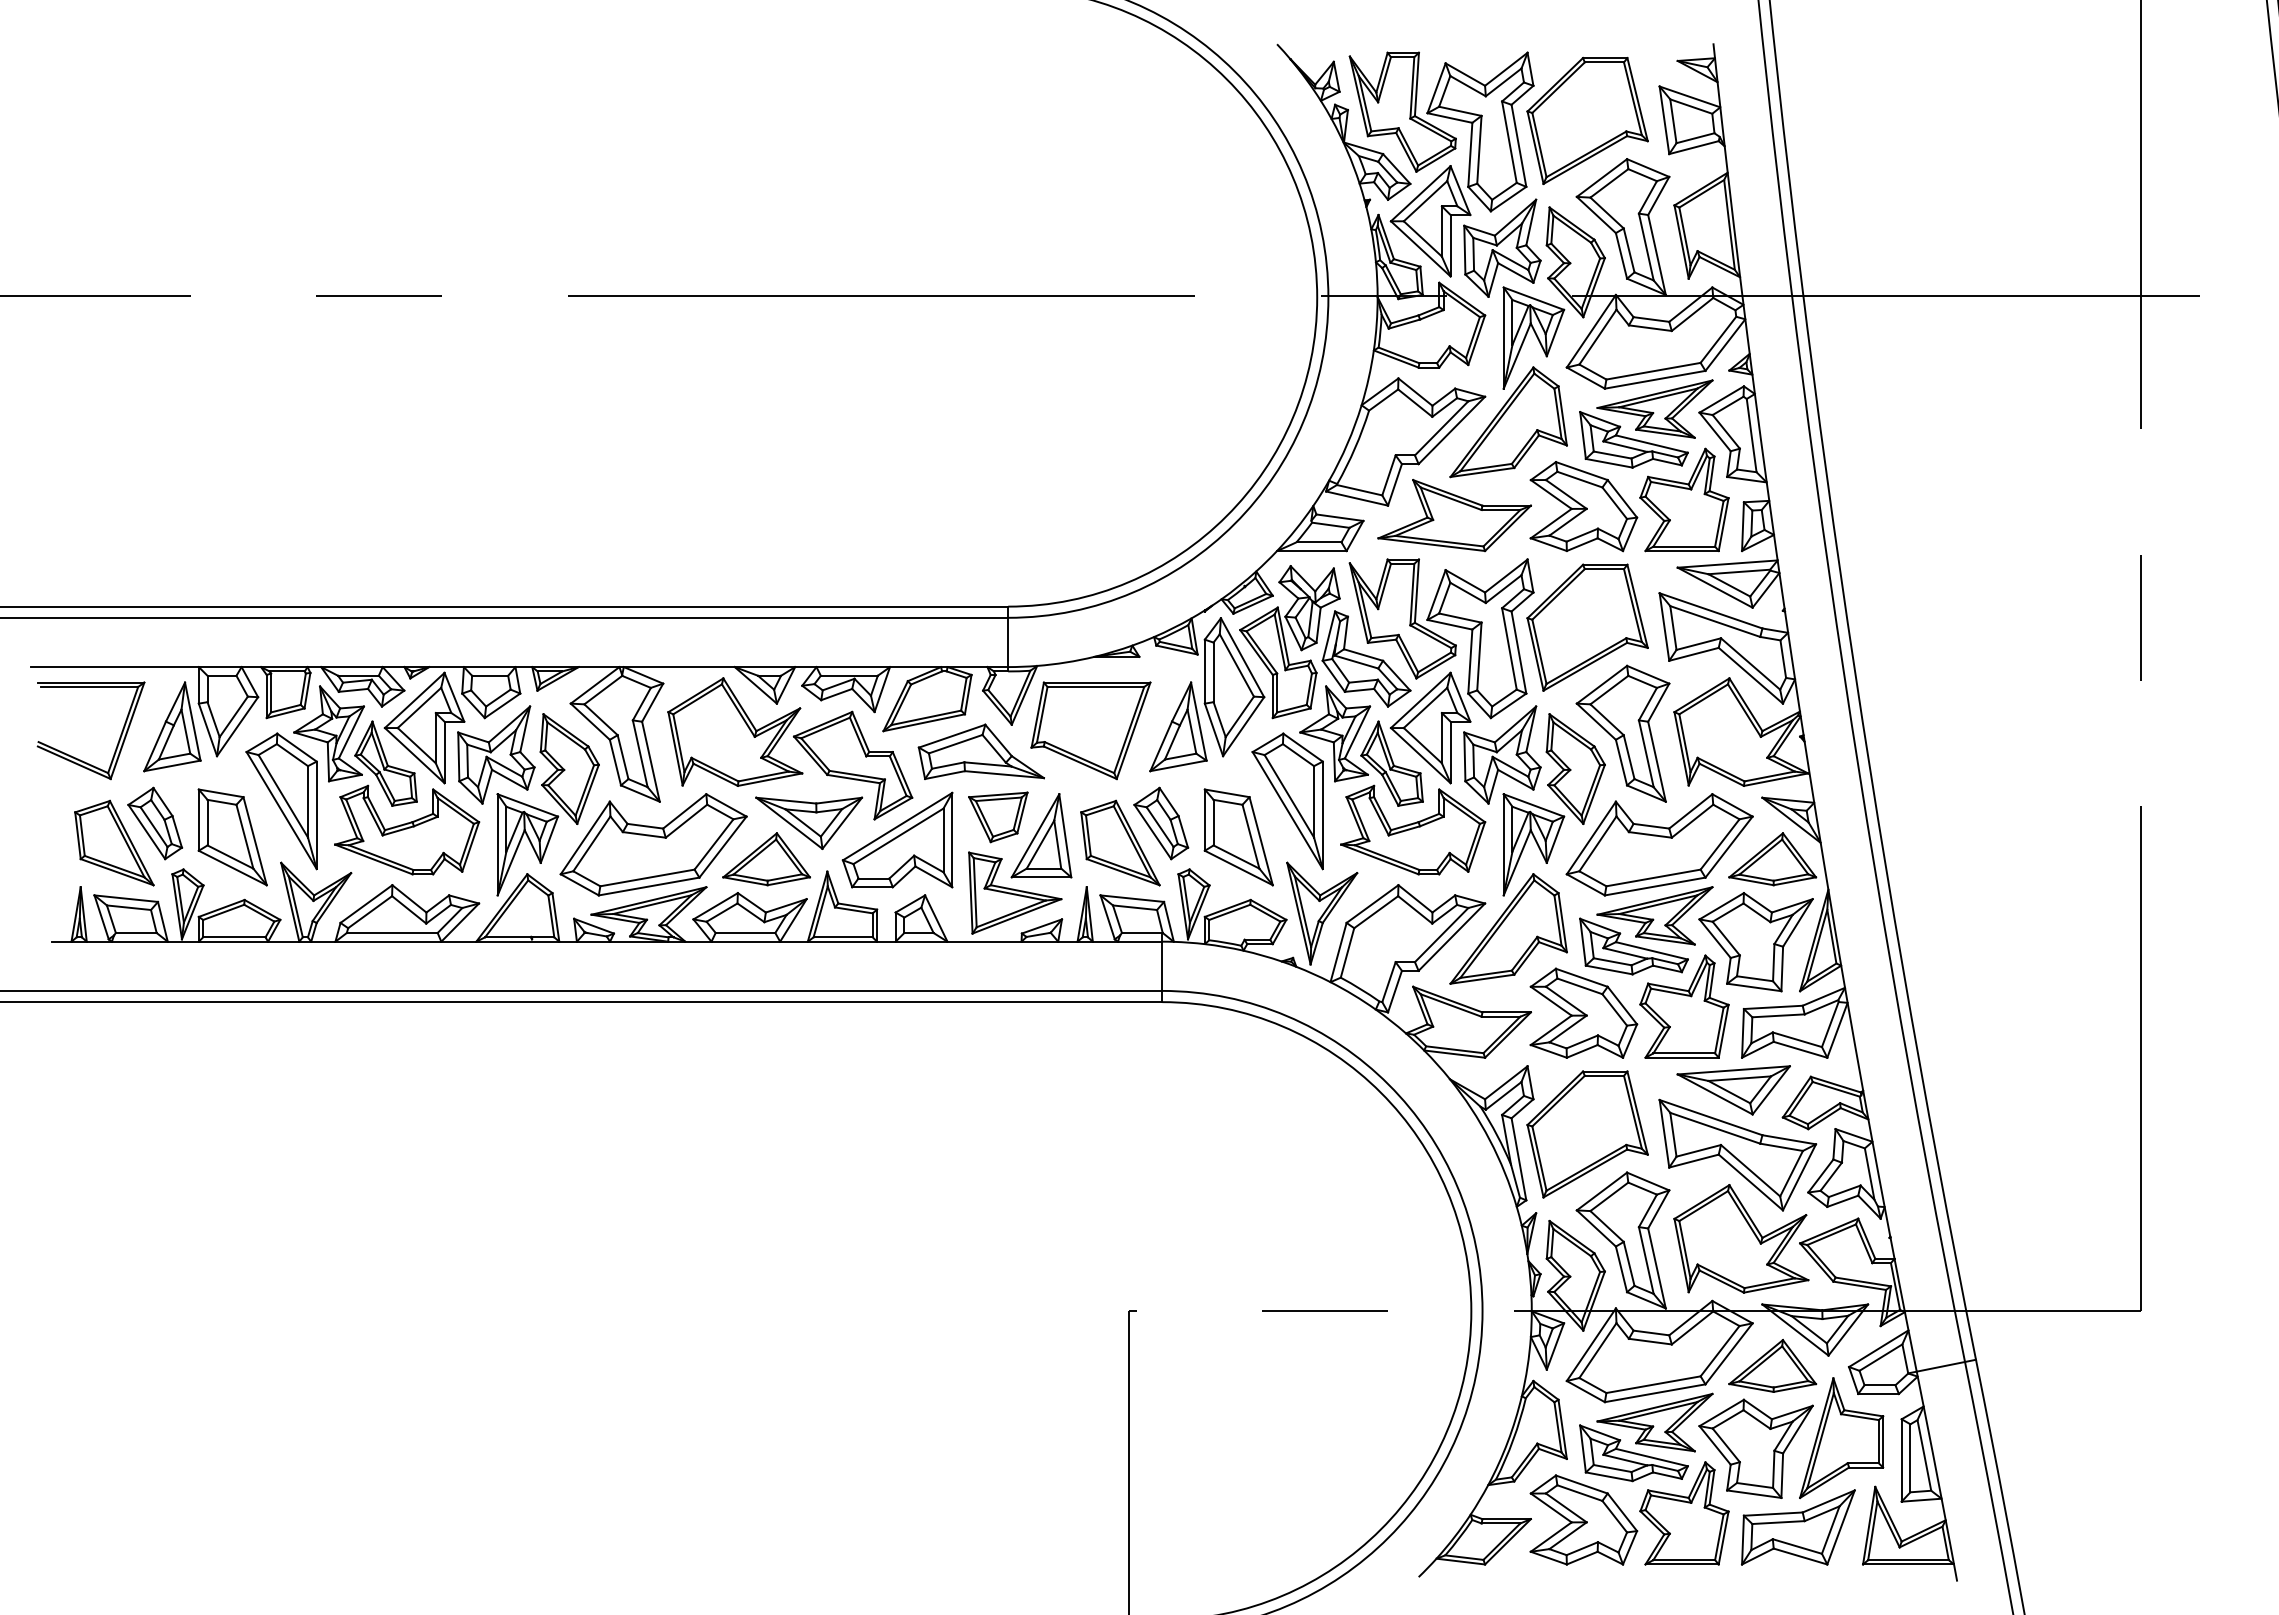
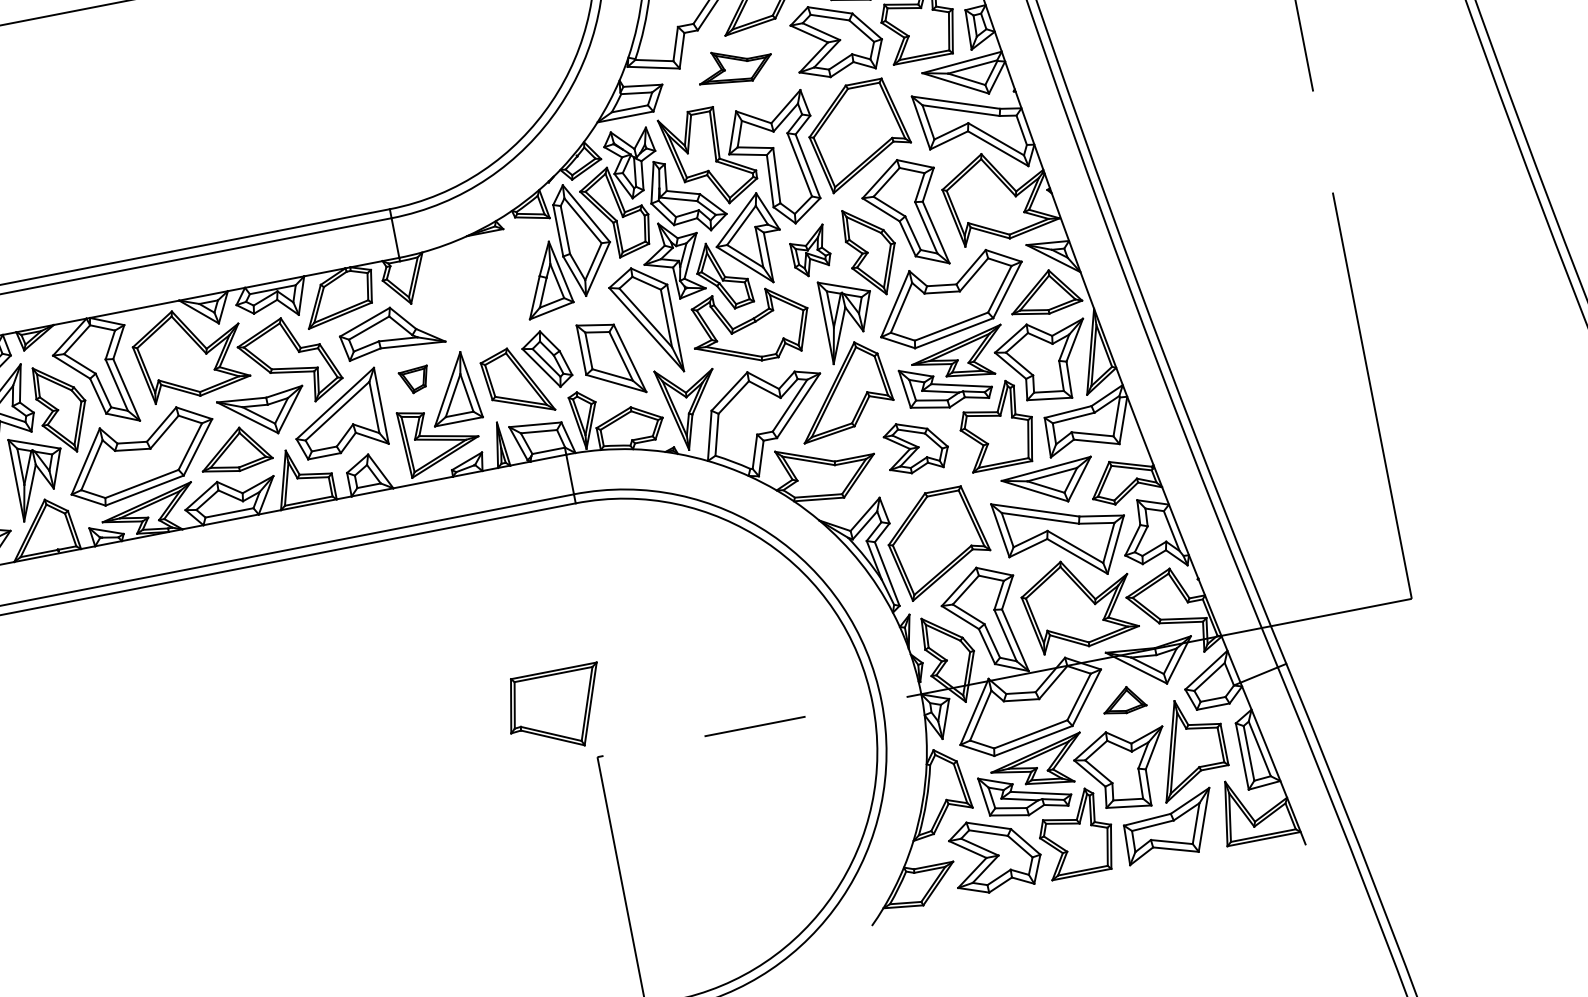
part: (1454, 515) -> (734, 66), size x0.6
part: (1090, 730) -> (555, 710), moved
part: (1502, 754) -> (810, 250), size x0.6
part: (998, 817) -> (415, 380), size x0.6
part: (1583, 1012) -> (916, 445), size x0.7
part: (1772, 1365) -> (1123, 700), size x0.6

